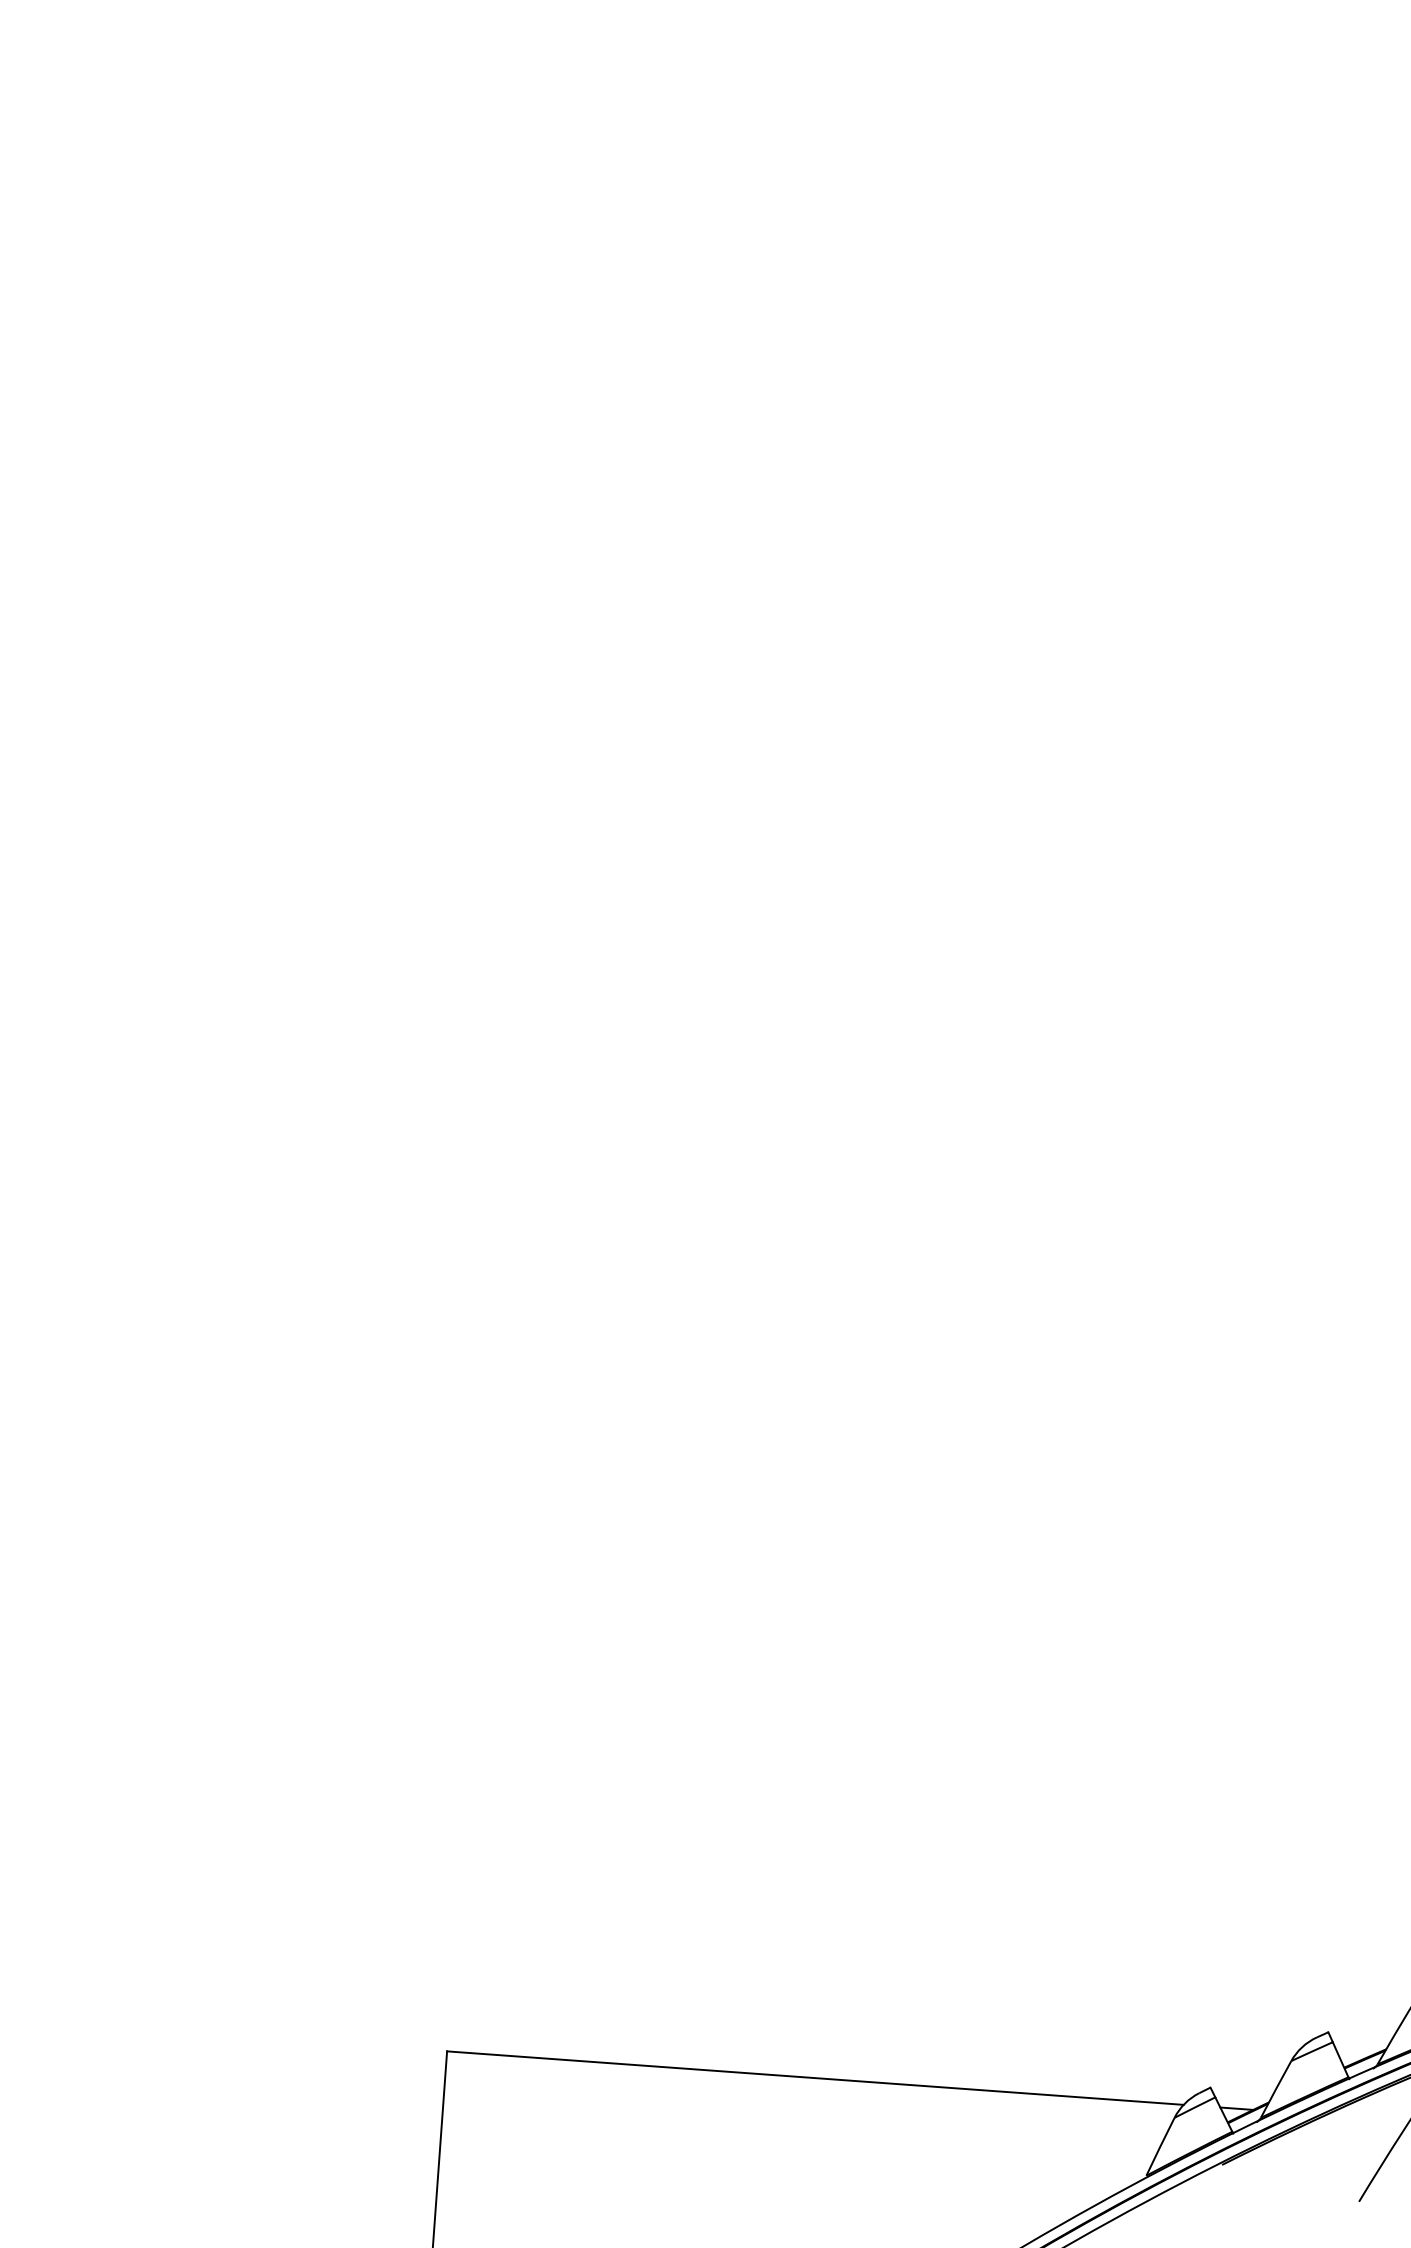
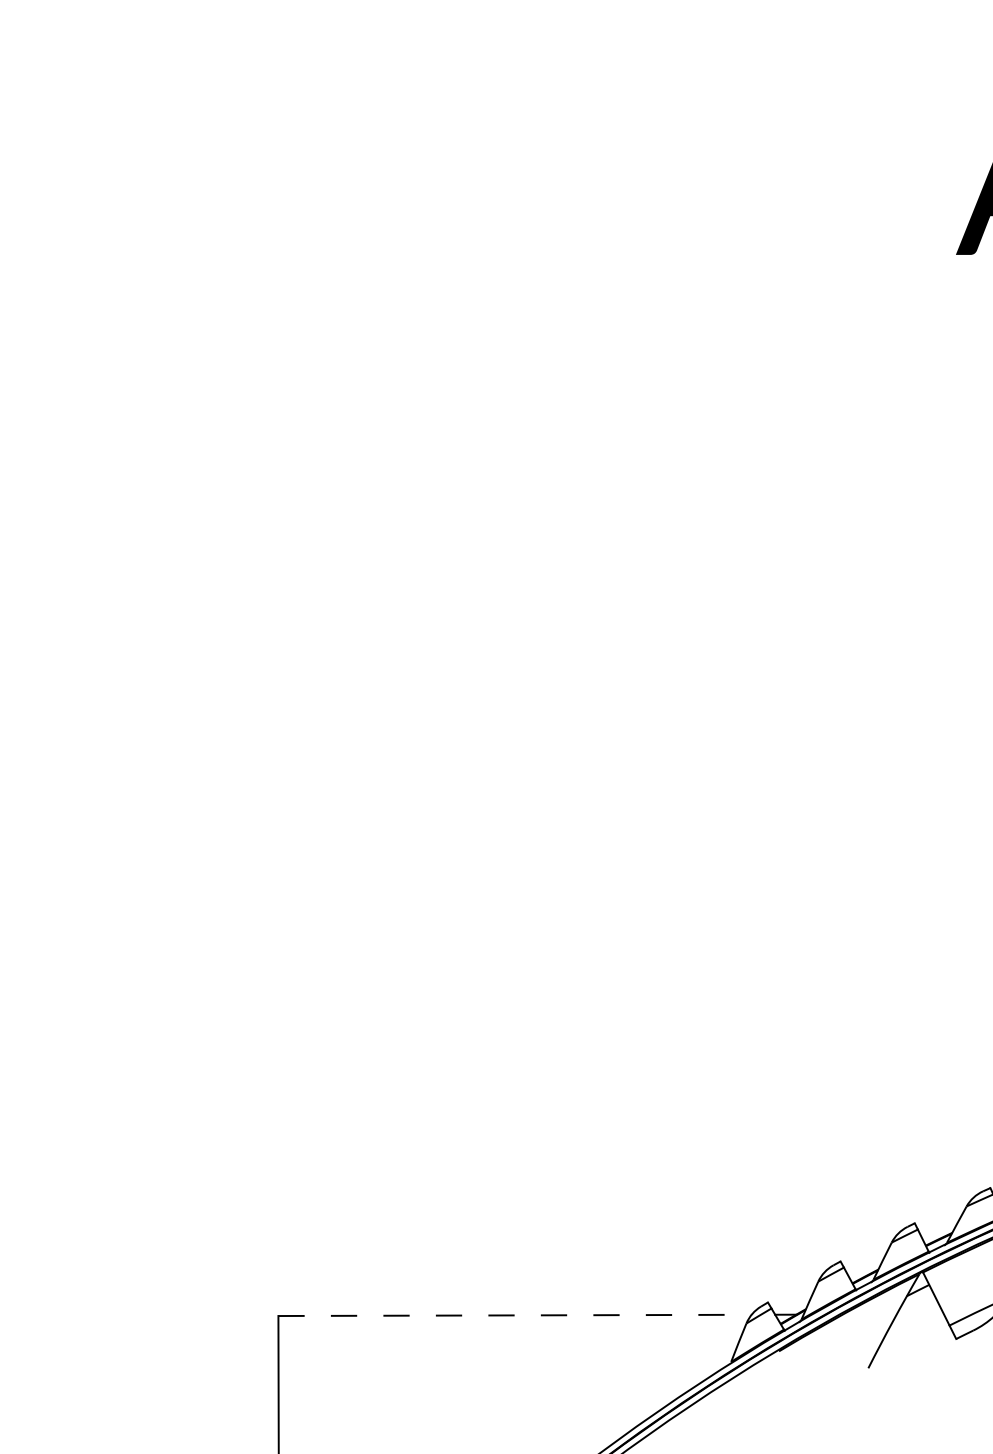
line: (816, 2078) -> (515, 1315), solid -> dashed

